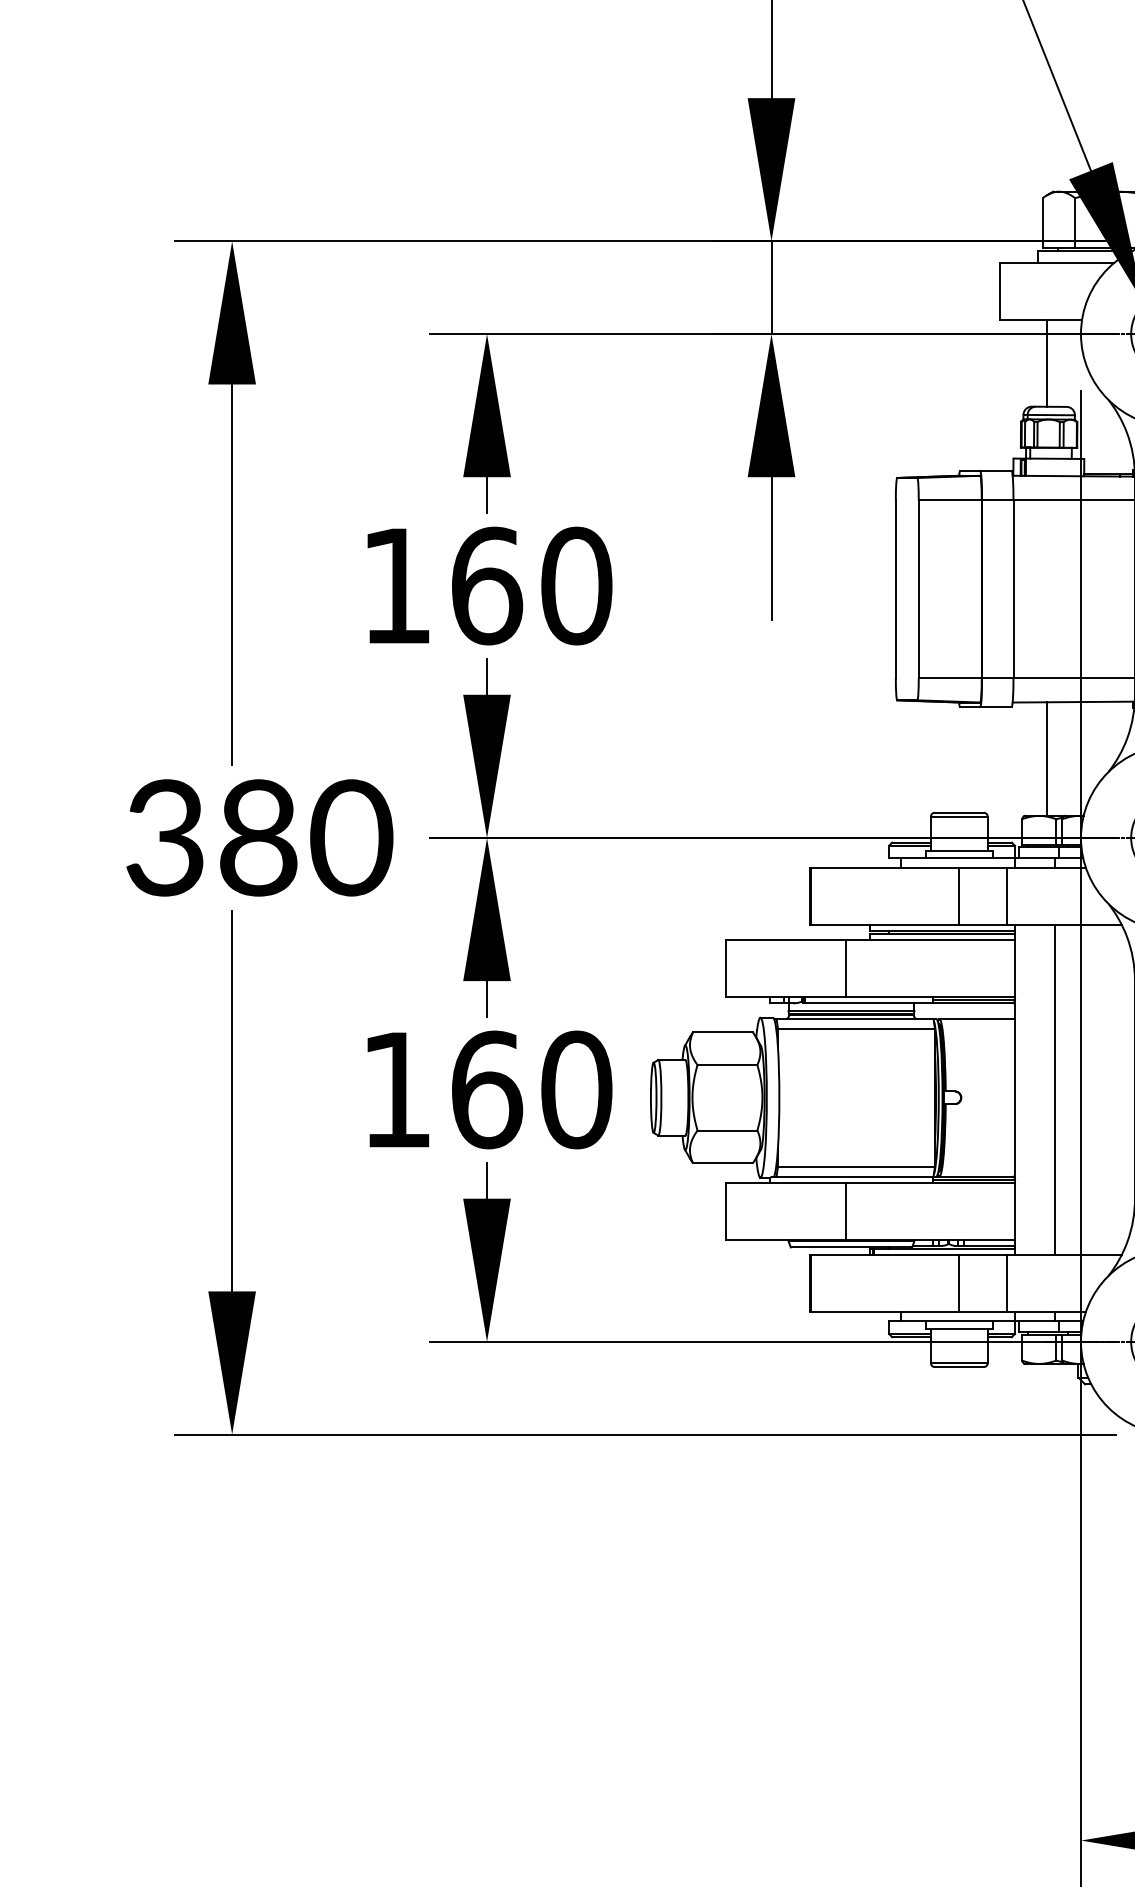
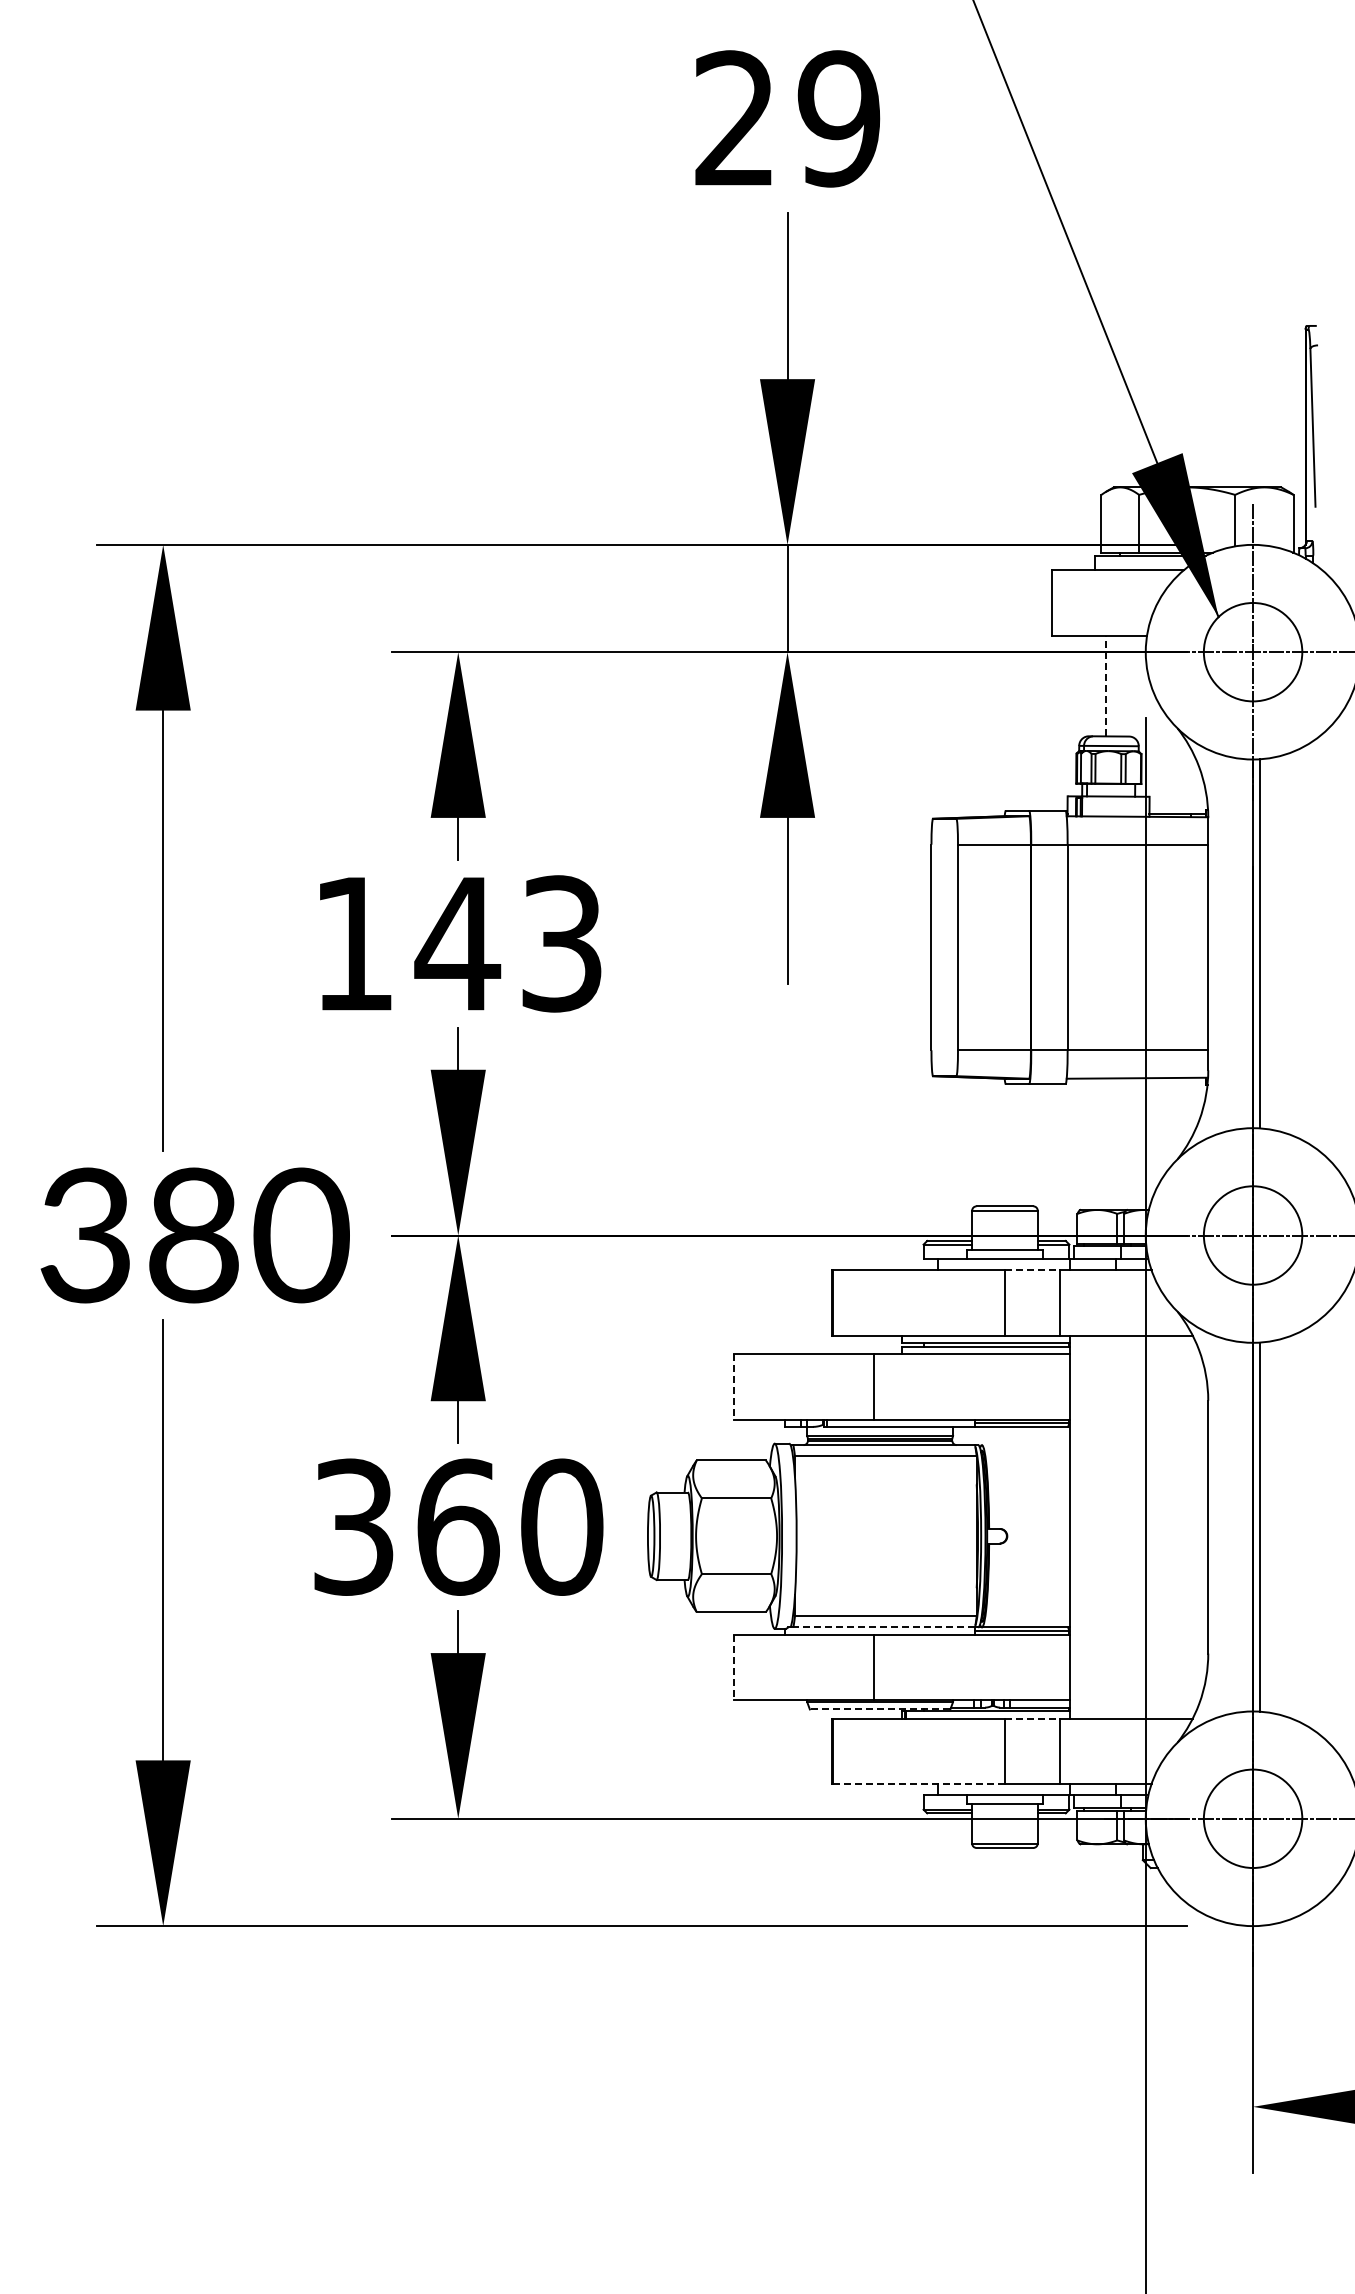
line: (1047, 362) -> (1106, 685), solid -> dashed
text: (530, 585) -> (508, 943), 160 -> 143
line: (1047, 758) -> (1106, 1143), removed
line: (983, 868) -> (1033, 1270), solid -> dashed
line: (725, 968) -> (734, 1386), solid -> dashed
line: (977, 1019) -> (1025, 1445), removed
text: (396, 1089) -> (353, 1526), 160 -> 360
line: (1055, 1089) -> (1116, 1526), removed
line: (855, 1176) -> (884, 1627), solid -> dashed
line: (725, 1211) -> (734, 1667), solid -> dashed
line: (850, 1247) -> (879, 1709), solid -> dashed
line: (983, 1255) -> (1033, 1718), solid -> dashed
line: (885, 1312) -> (919, 1784), solid -> dashed

